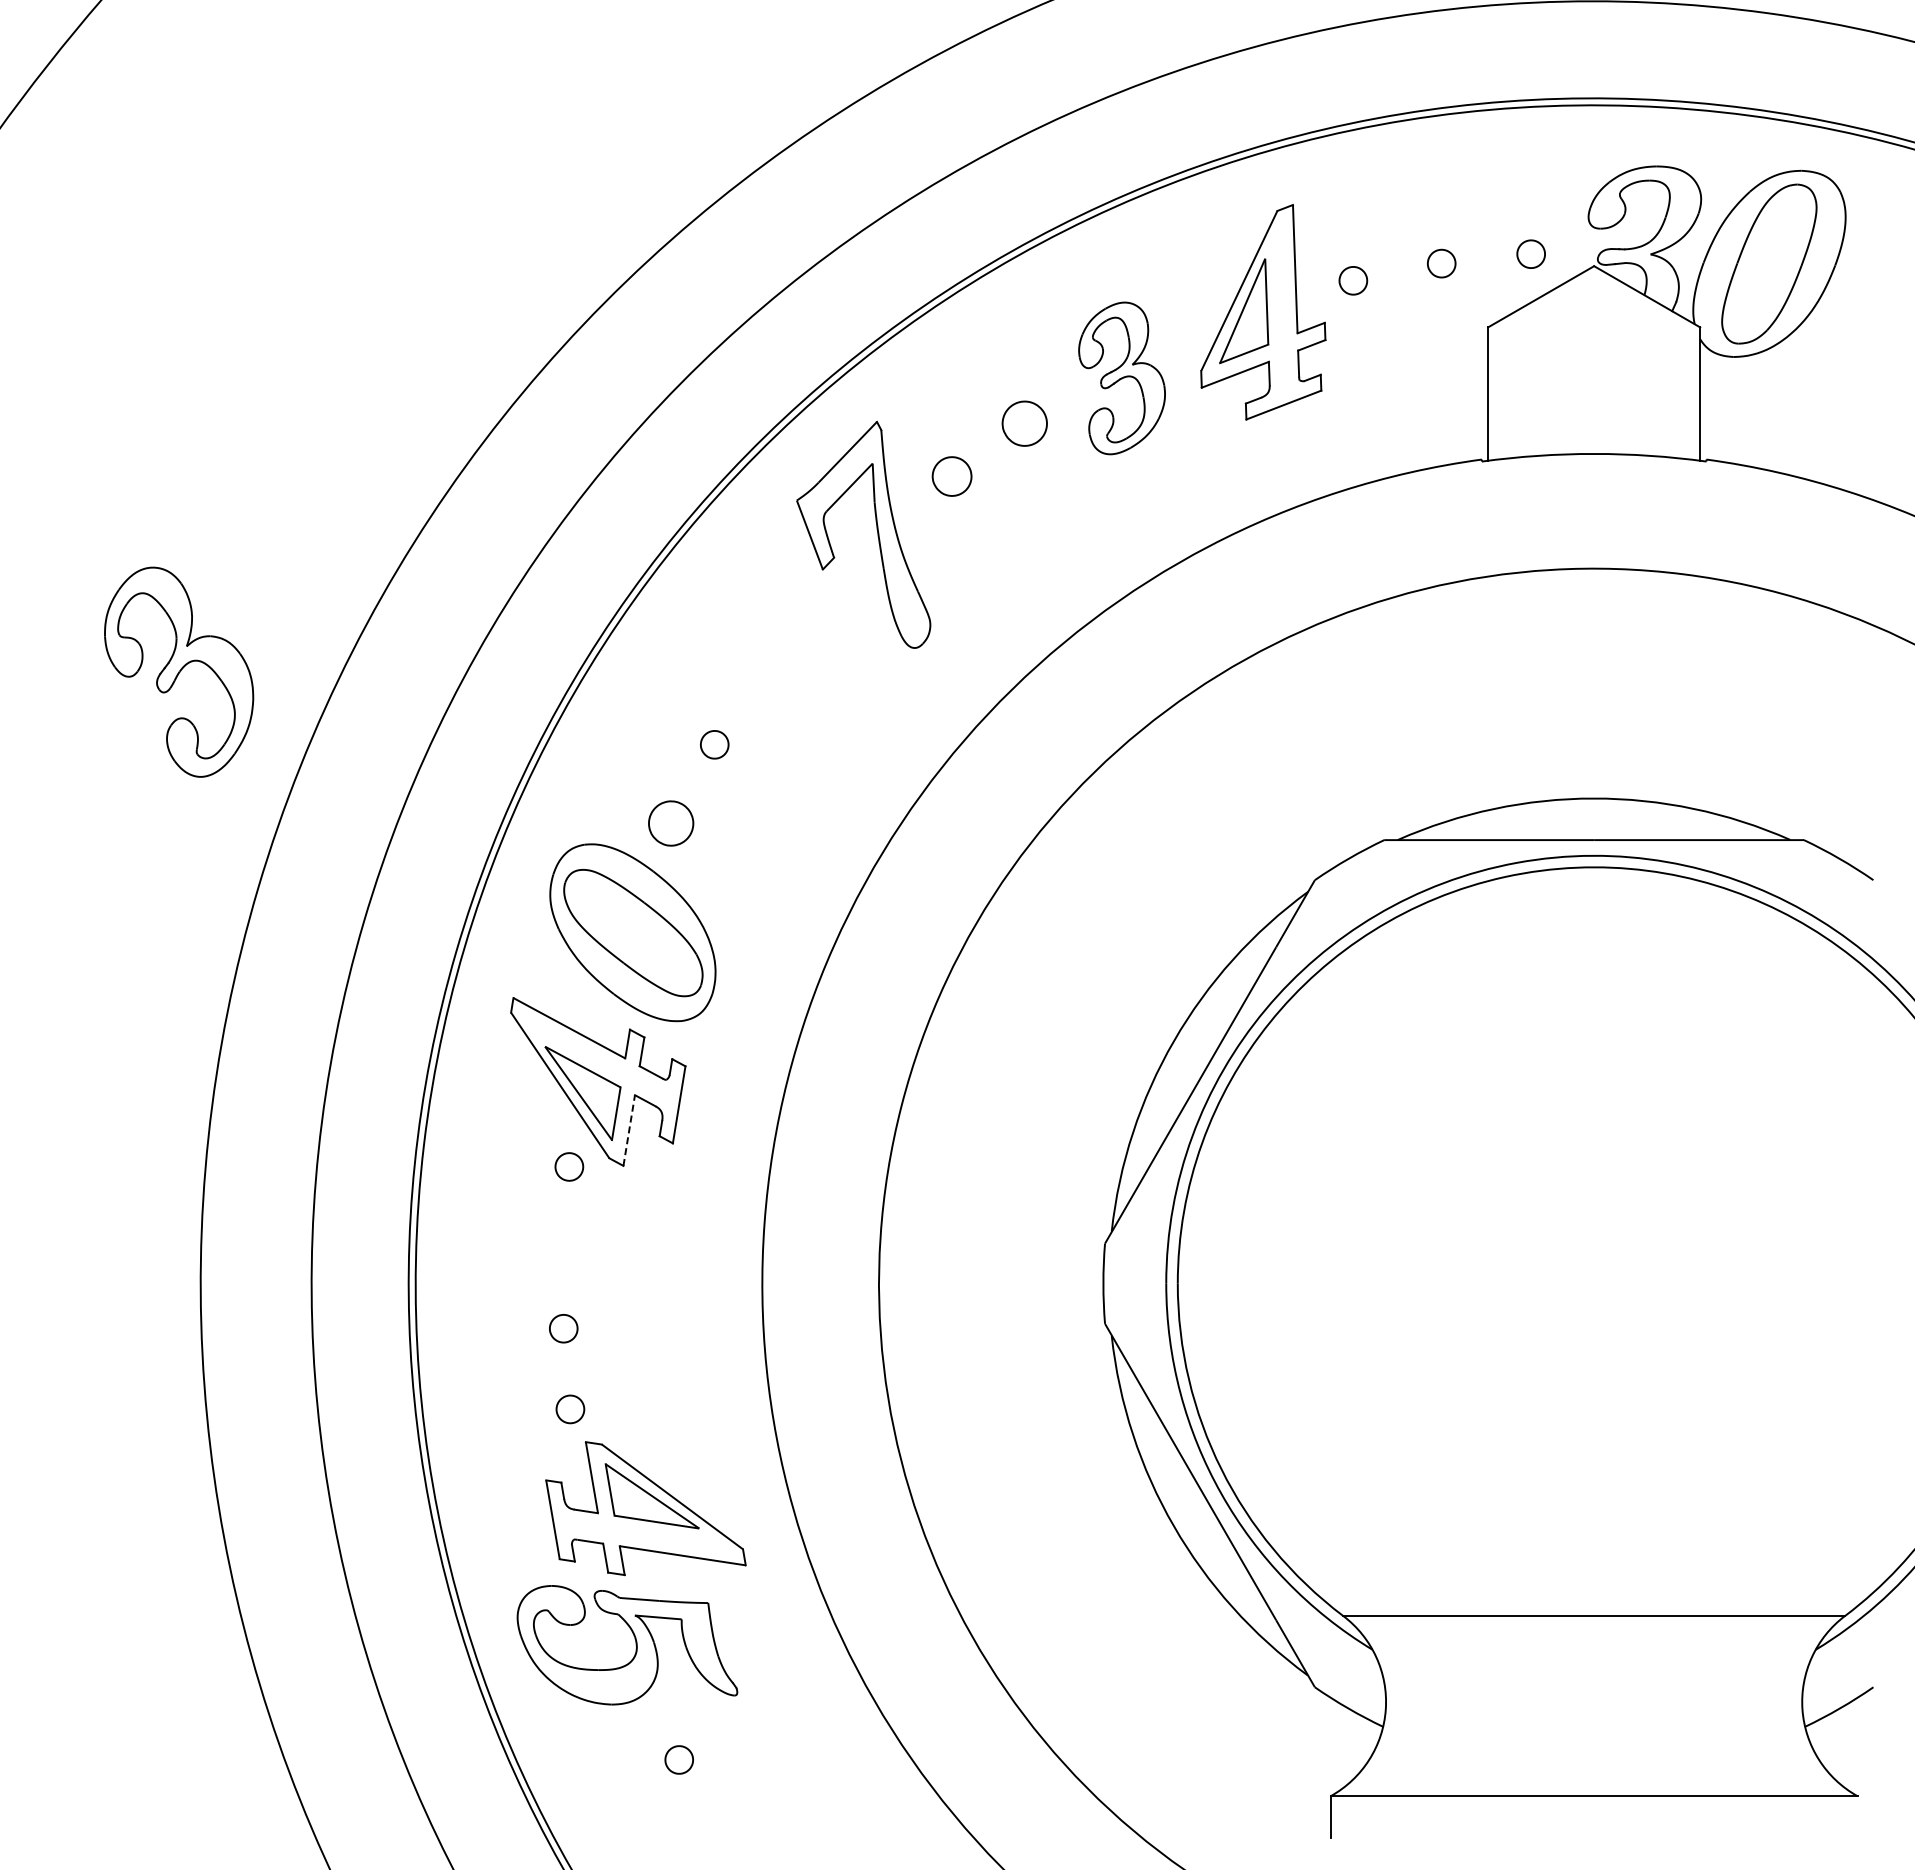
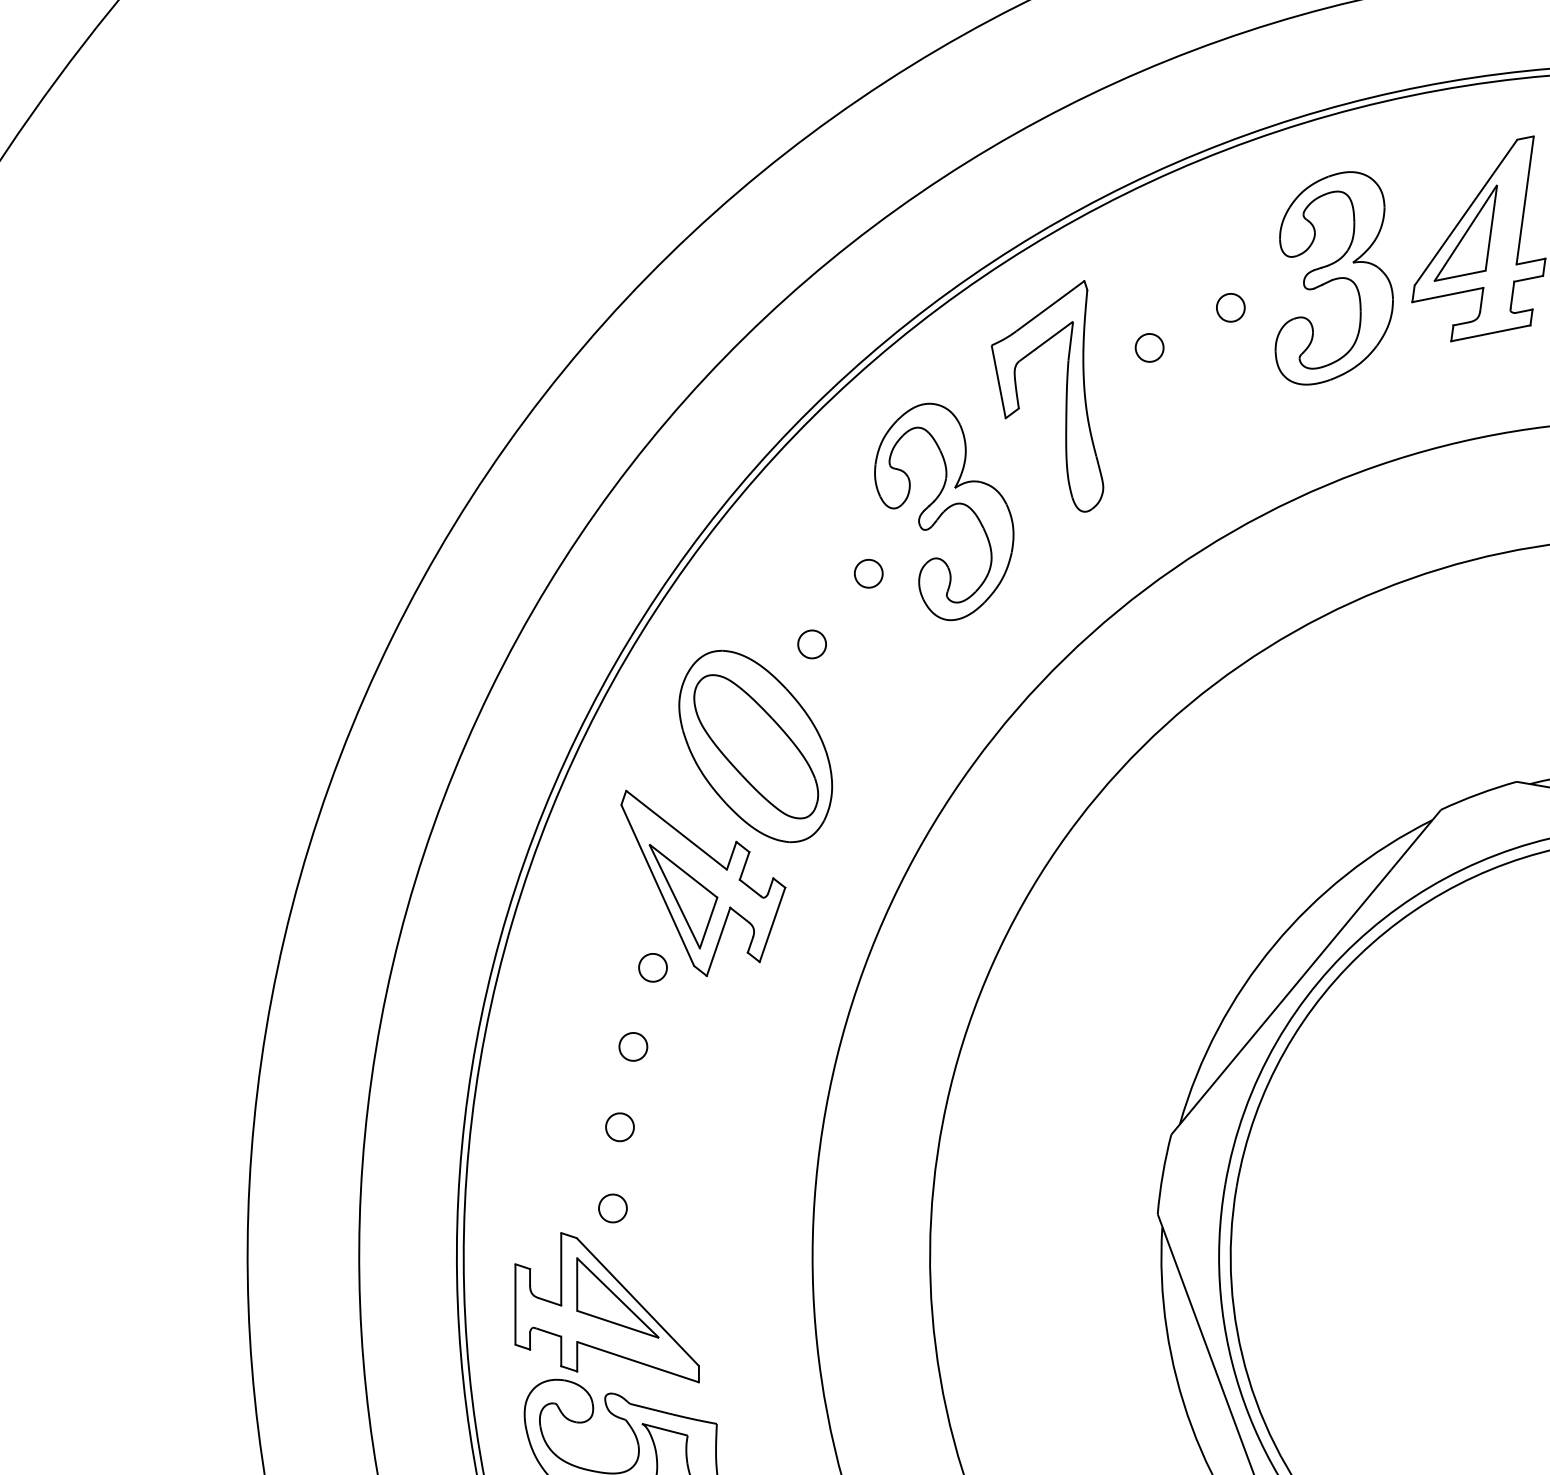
part: (1121, 378) -> (1334, 279), size x1.43
part: (1024, 423) -> (1230, 307), size x0.62
part: (951, 476) -> (1149, 347), size x0.71
part: (179, 671) -> (943, 511), moved
part: (670, 823) -> (811, 644), size x0.62
line: (629, 1130) -> (718, 941), dashed -> solid
part: (563, 1247) -> (633, 1046), added
part: (645, 1508) -> (609, 1308), moved

